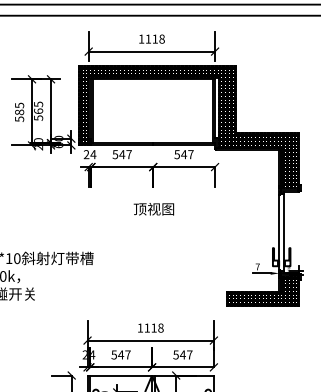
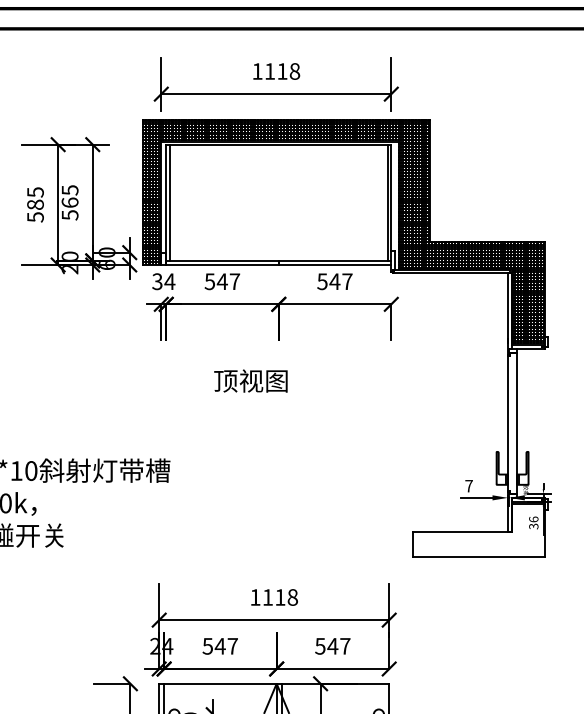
text: (86, 155) -> (157, 283), 24 -> 34
text: (153, 209) -> (250, 381), moved
hatch: (263, 290) -> (479, 529), removed

